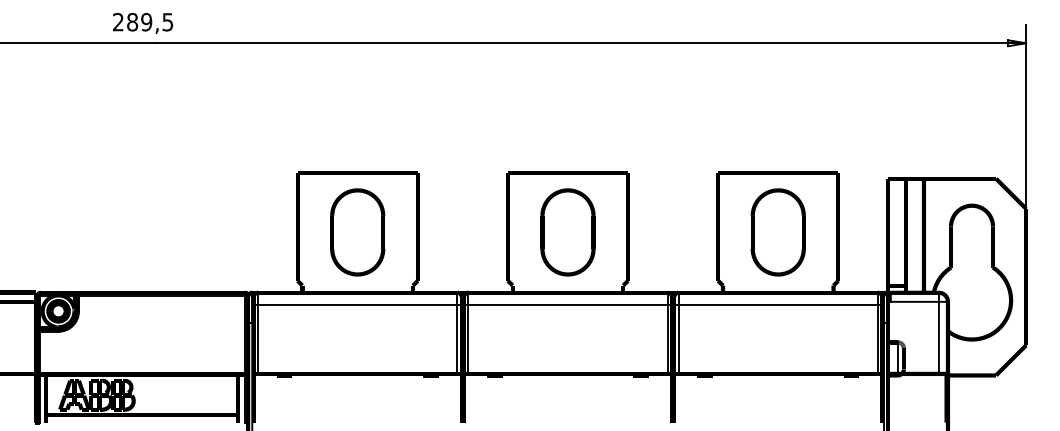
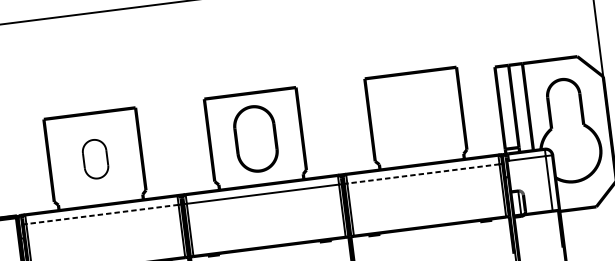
part: (357, 232) -> (95, 159), size x0.6
part: (777, 232) -> (415, 118), removed
line: (357, 304) -> (102, 214), solid -> dashed
line: (778, 304) -> (423, 173), solid -> dashed

